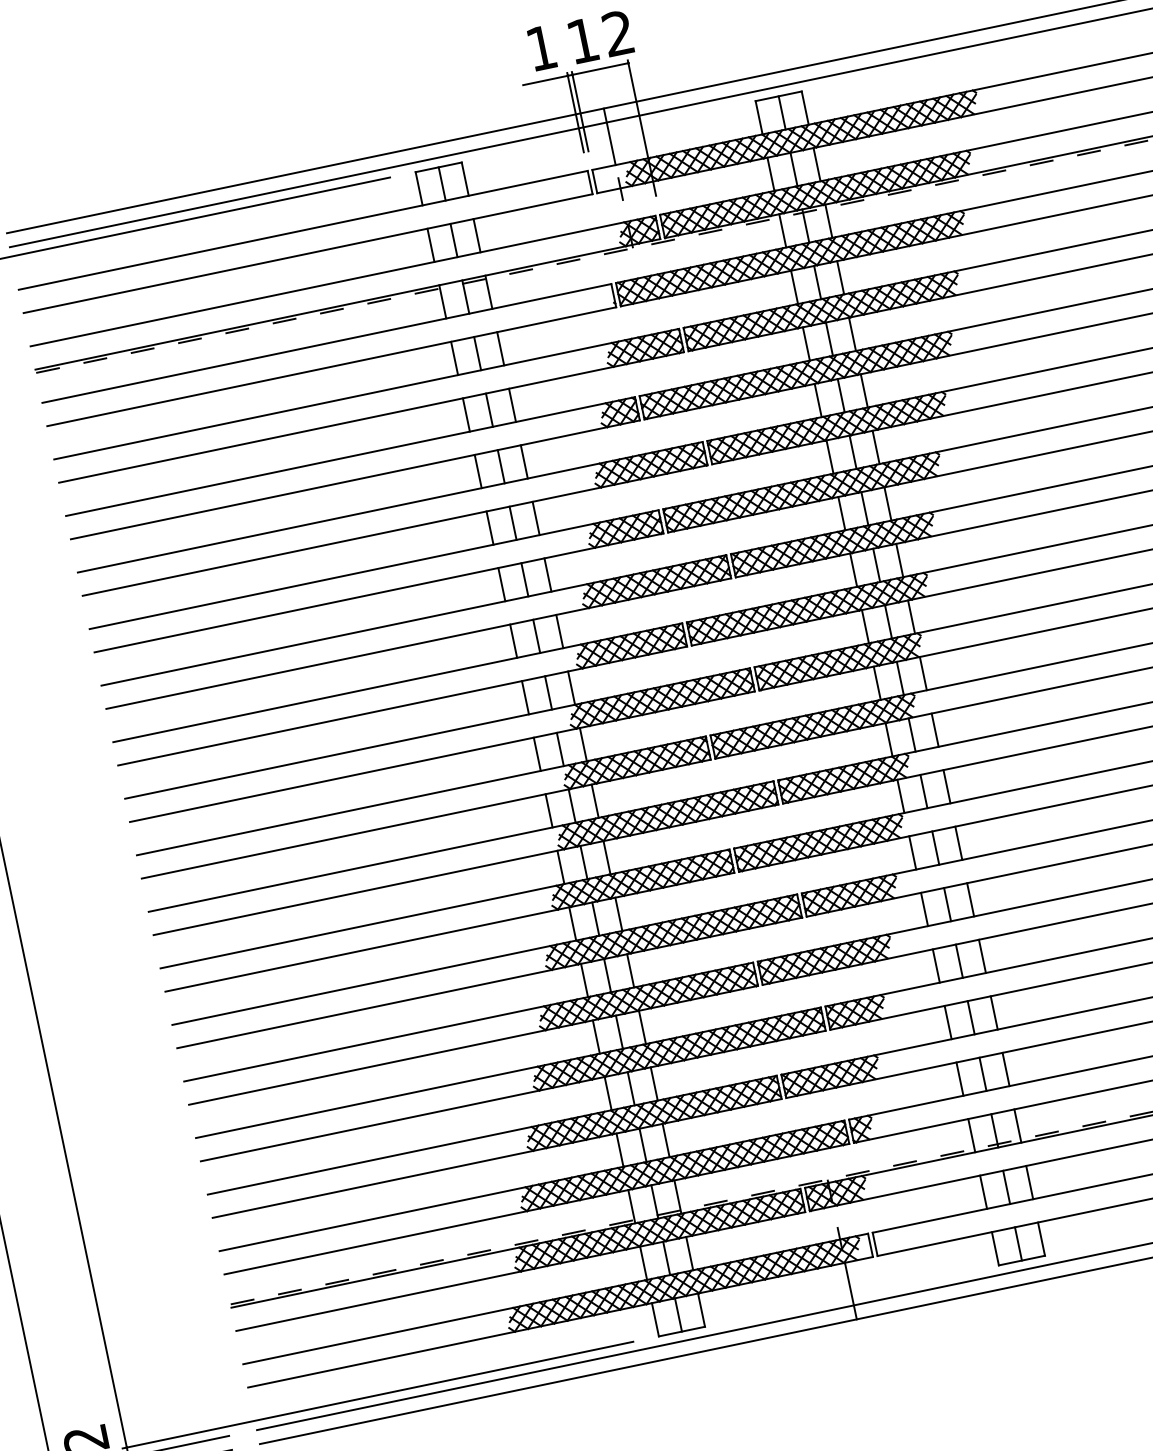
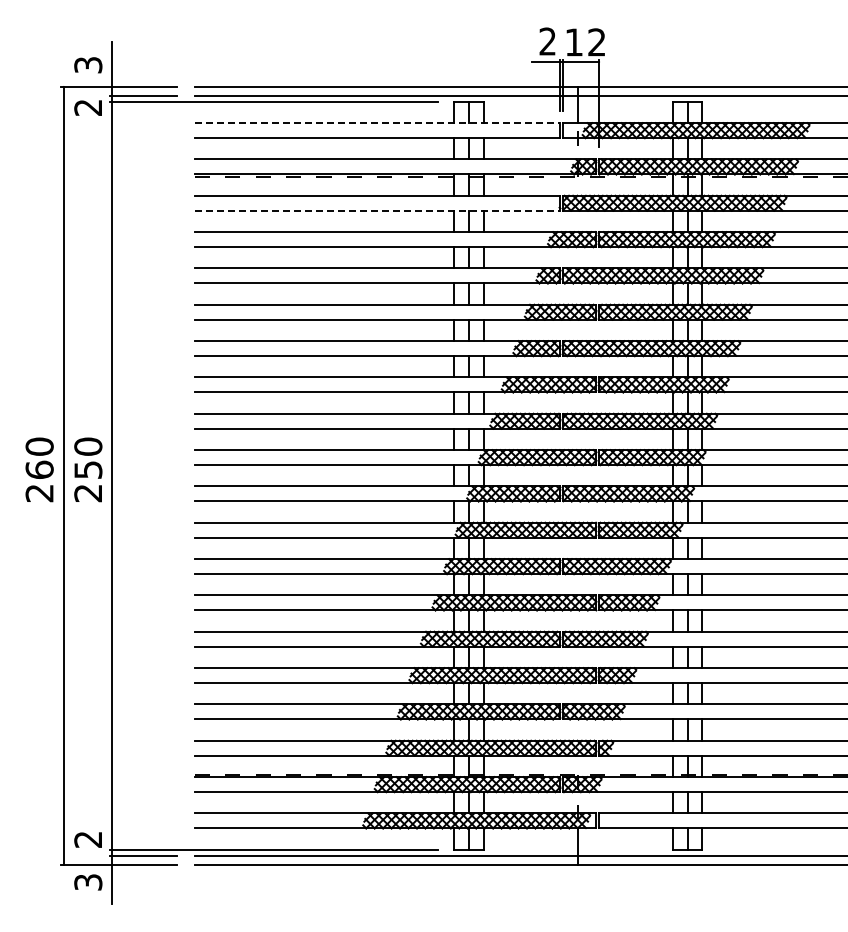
text: (541, 48) -> (547, 41), 1 -> 2
line: (303, 230) -> (377, 123), solid -> dashed
line: (331, 366) -> (377, 210), solid -> dashed

